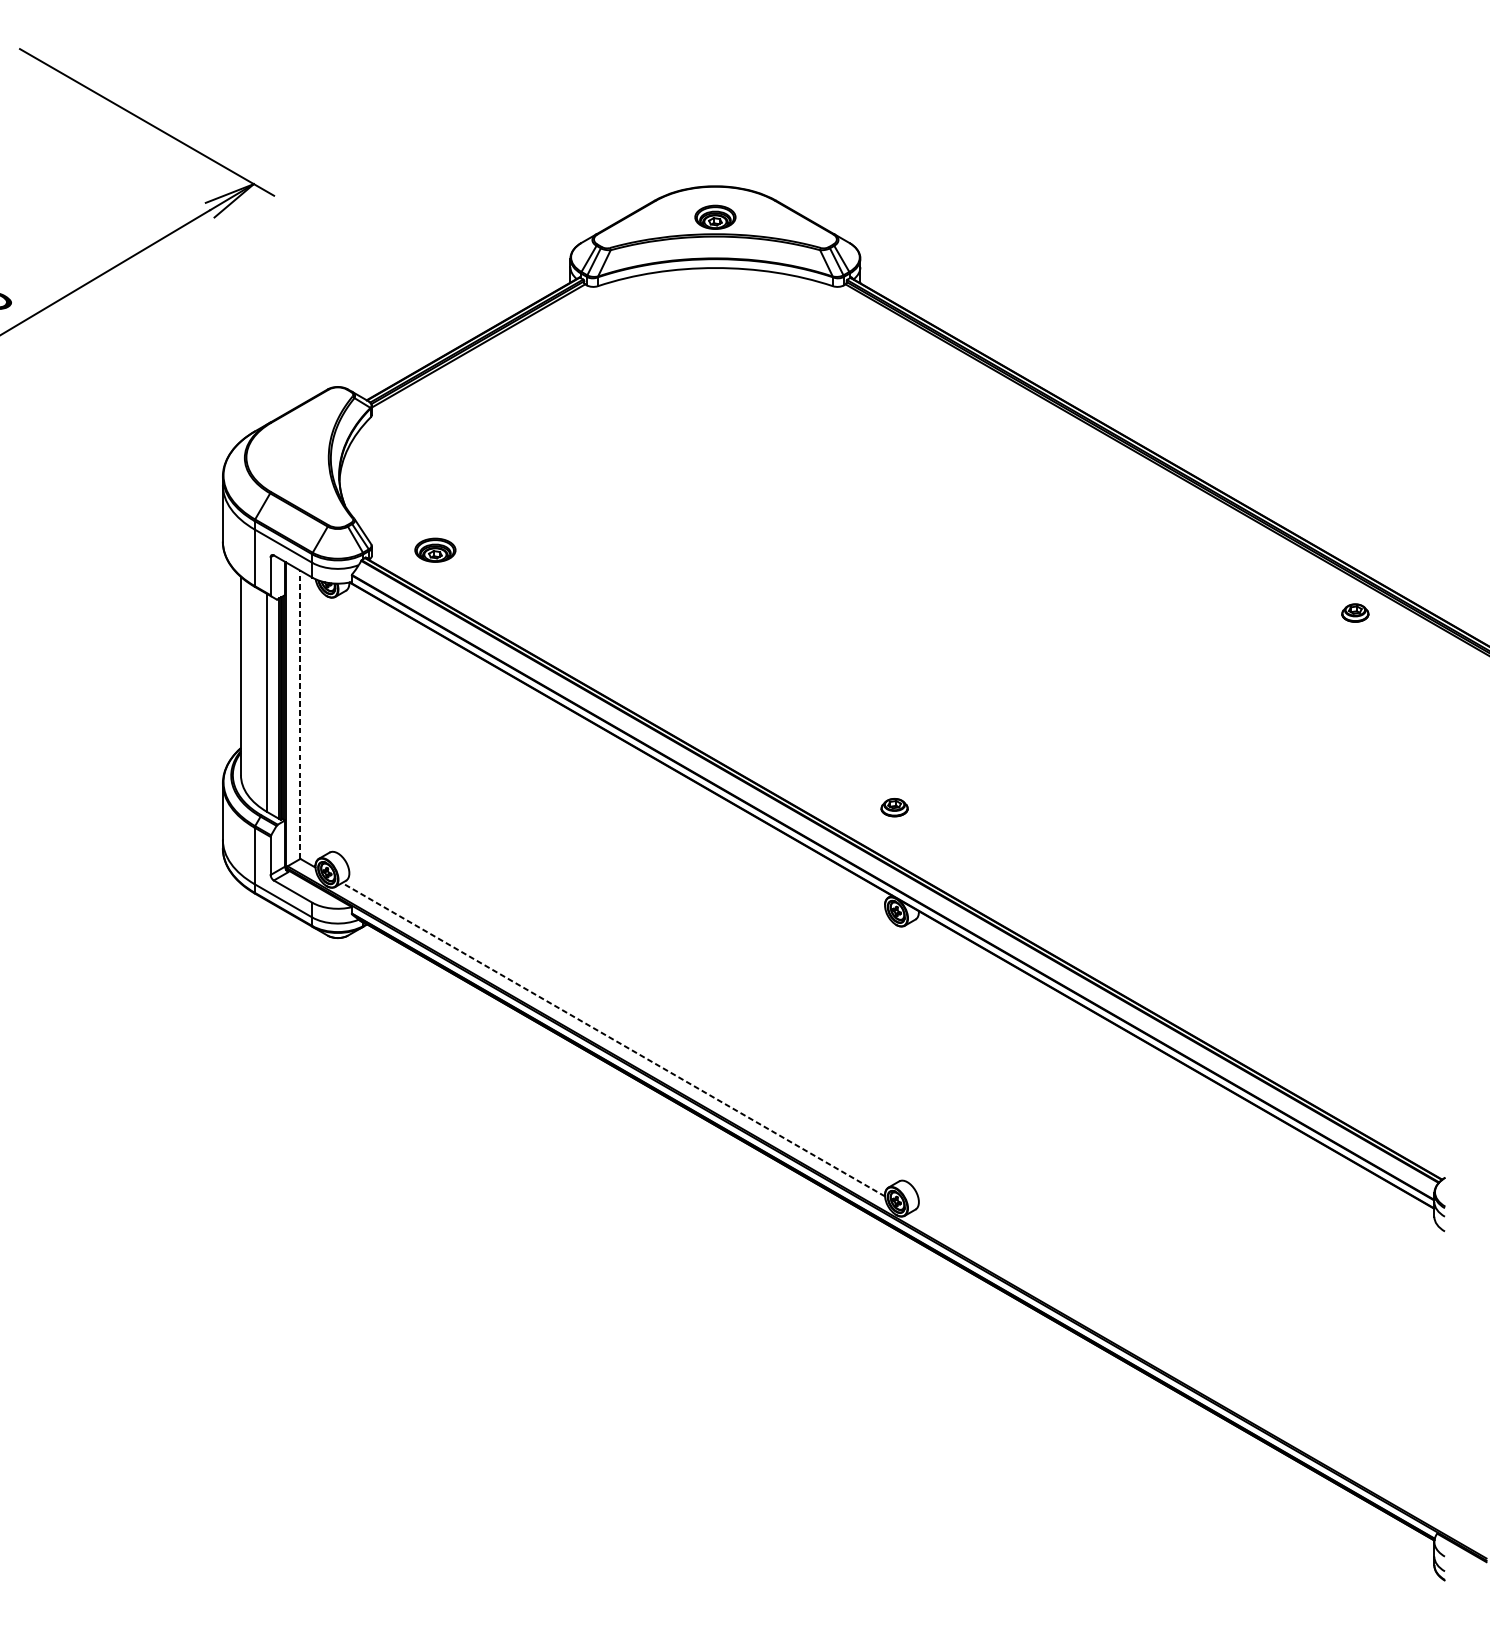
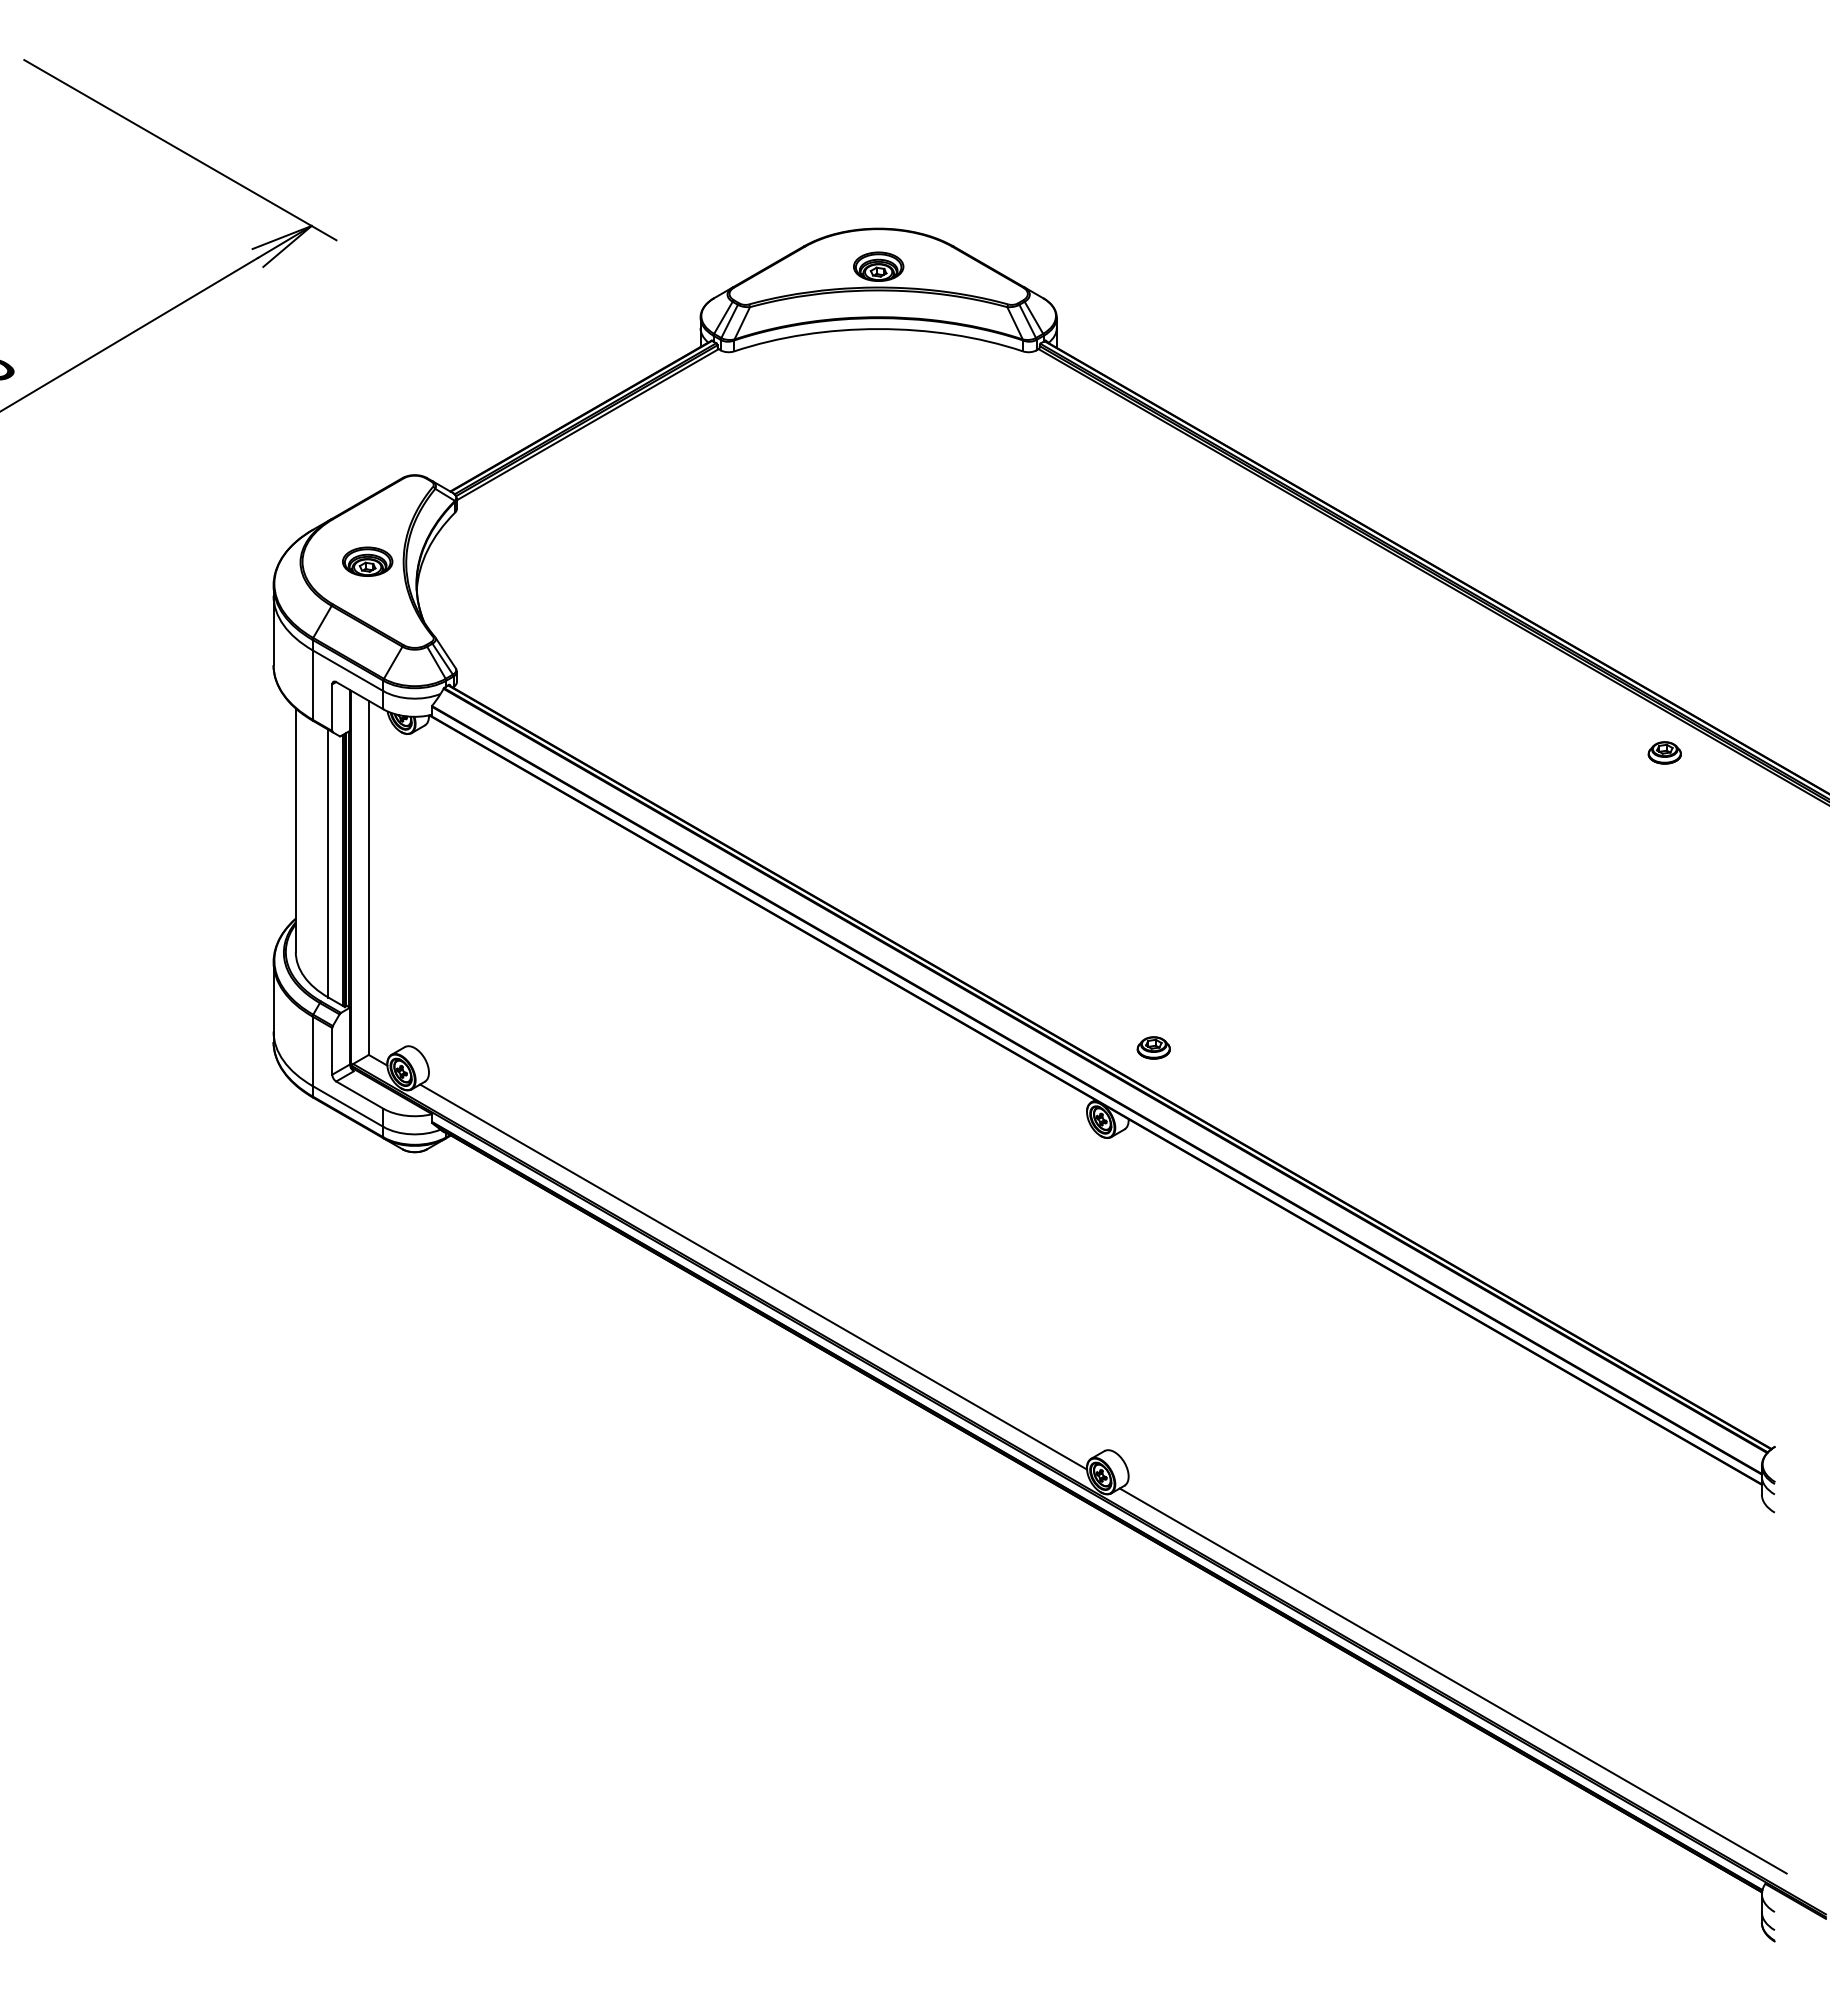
part: (435, 550) -> (367, 561), moved
line: (300, 714) -> (368, 877), dashed -> solid
part: (894, 807) -> (1153, 1047), moved
line: (613, 1039) -> (753, 1276), dashed -> solid
line: (1182, 1368) -> (1452, 1680), added

